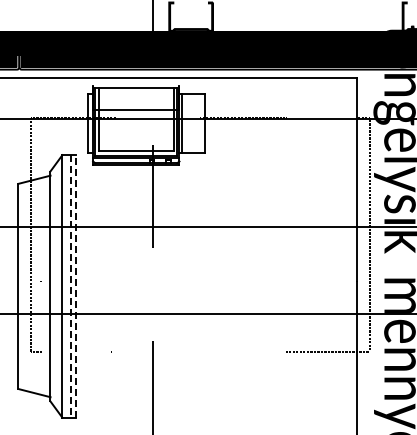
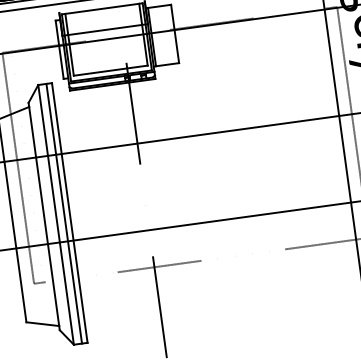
line: (76, 285) -> (69, 212), dashed -> solid
line: (70, 286) -> (64, 213), dashed -> solid
line: (157, 351) -> (158, 266), added

